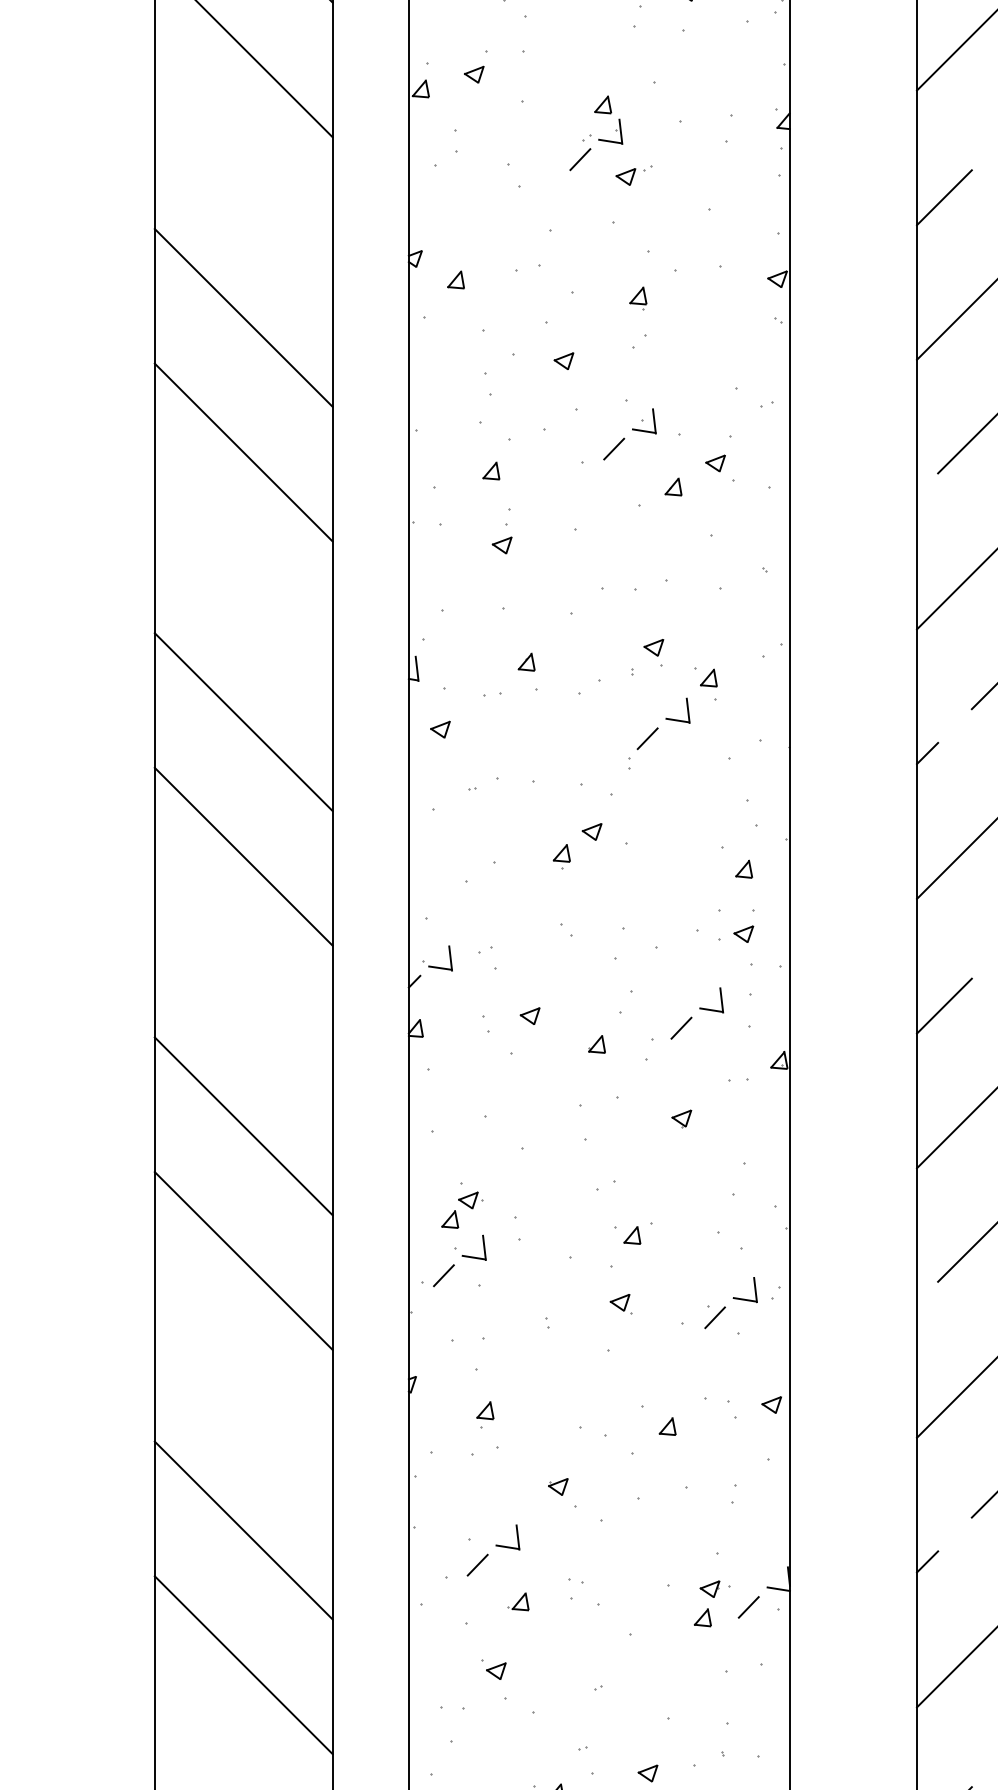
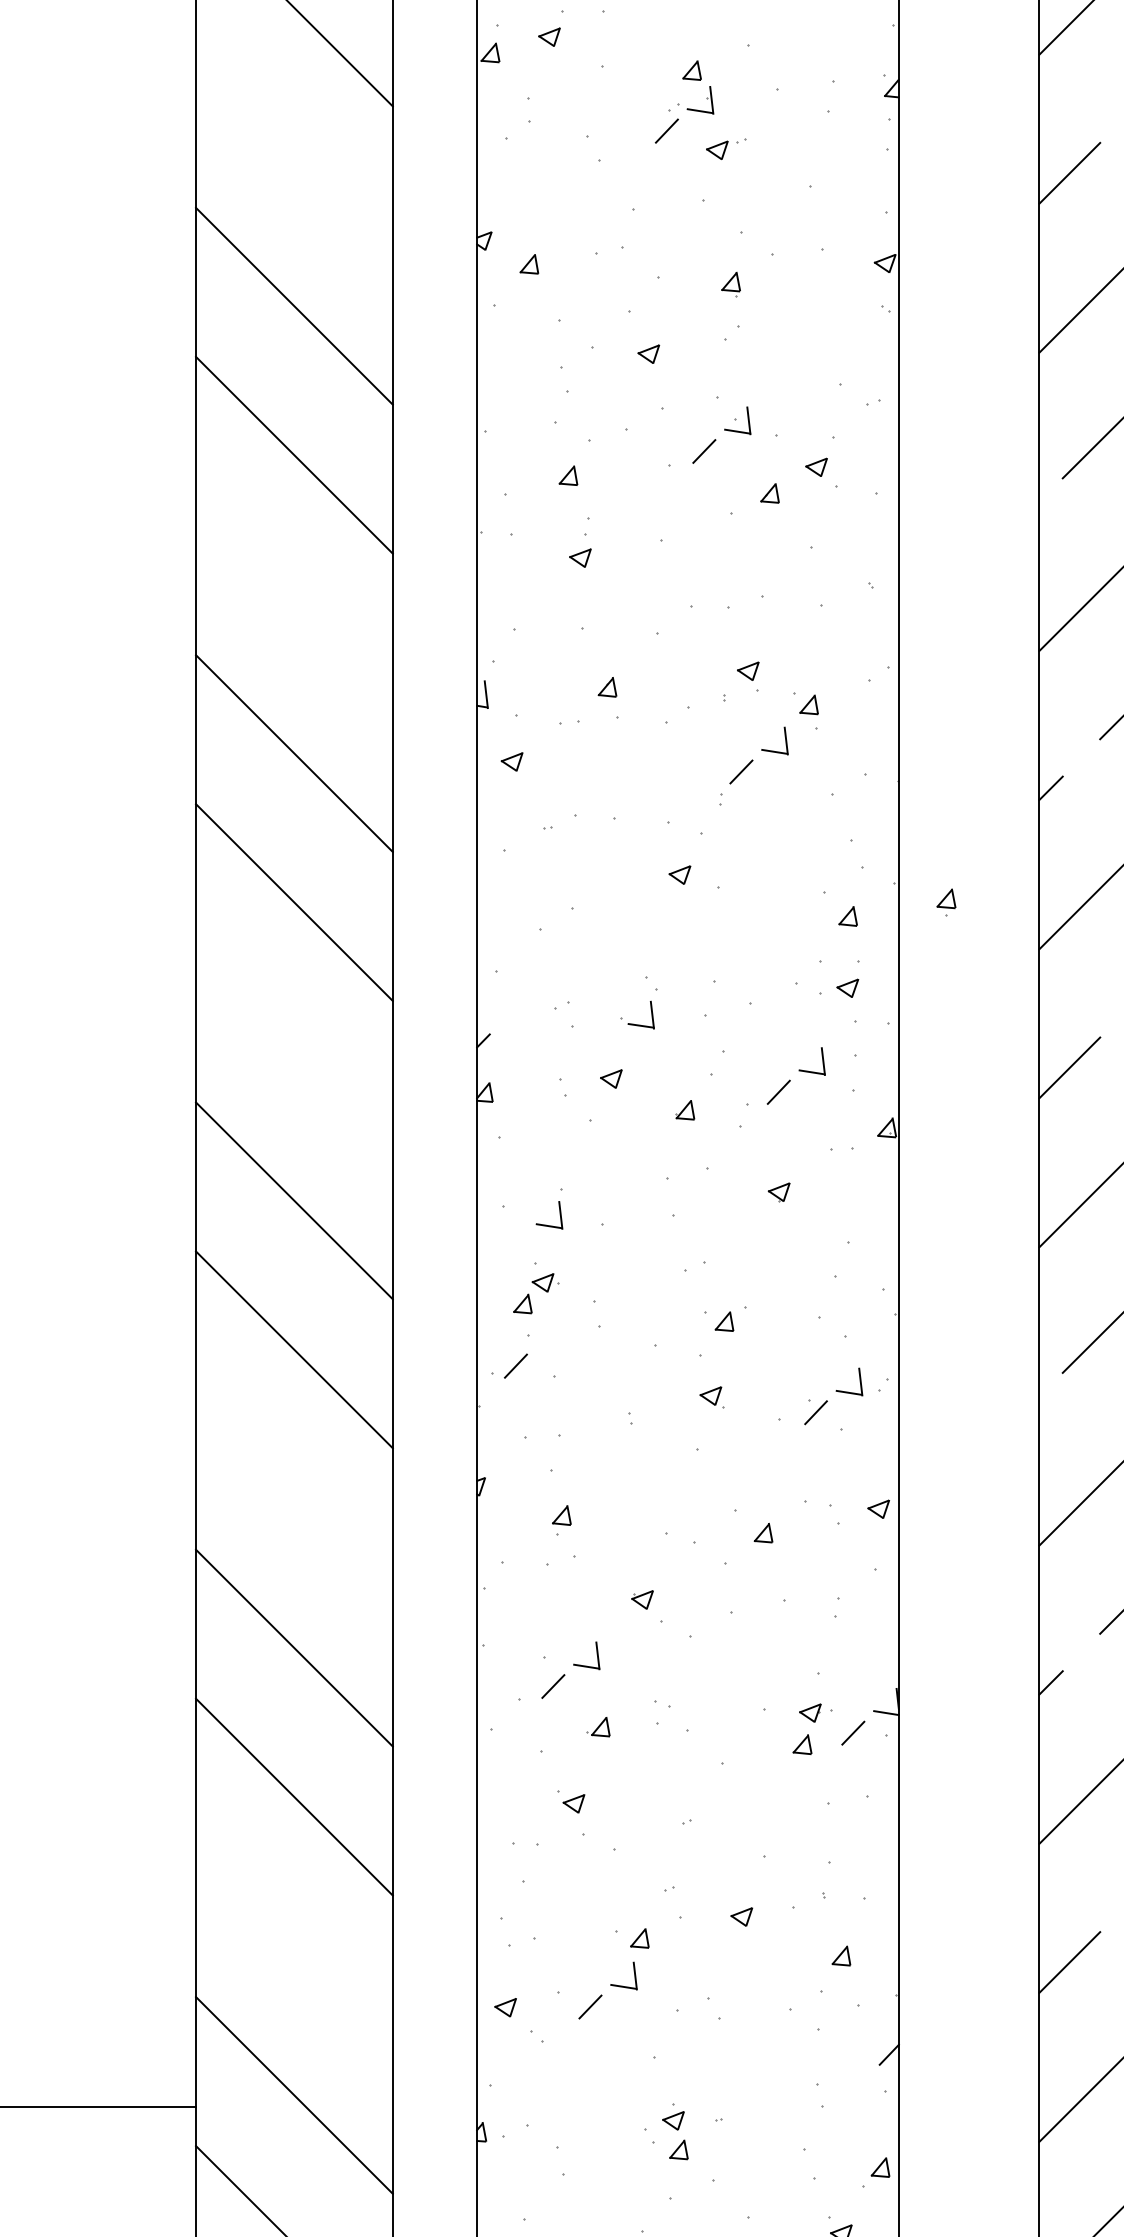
part: (561, 856) -> (946, 902), moved
part: (433, 966) -> (633, 1023), moved
part: (471, 1256) -> (546, 1224), moved

